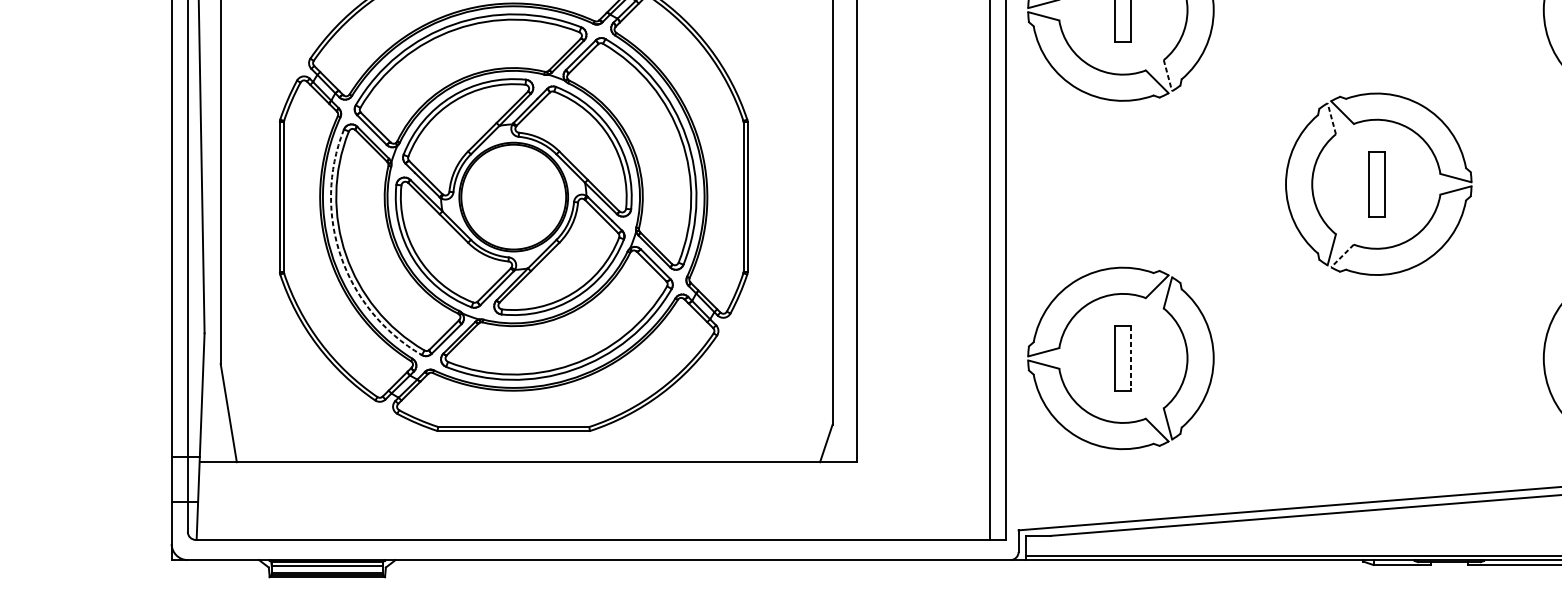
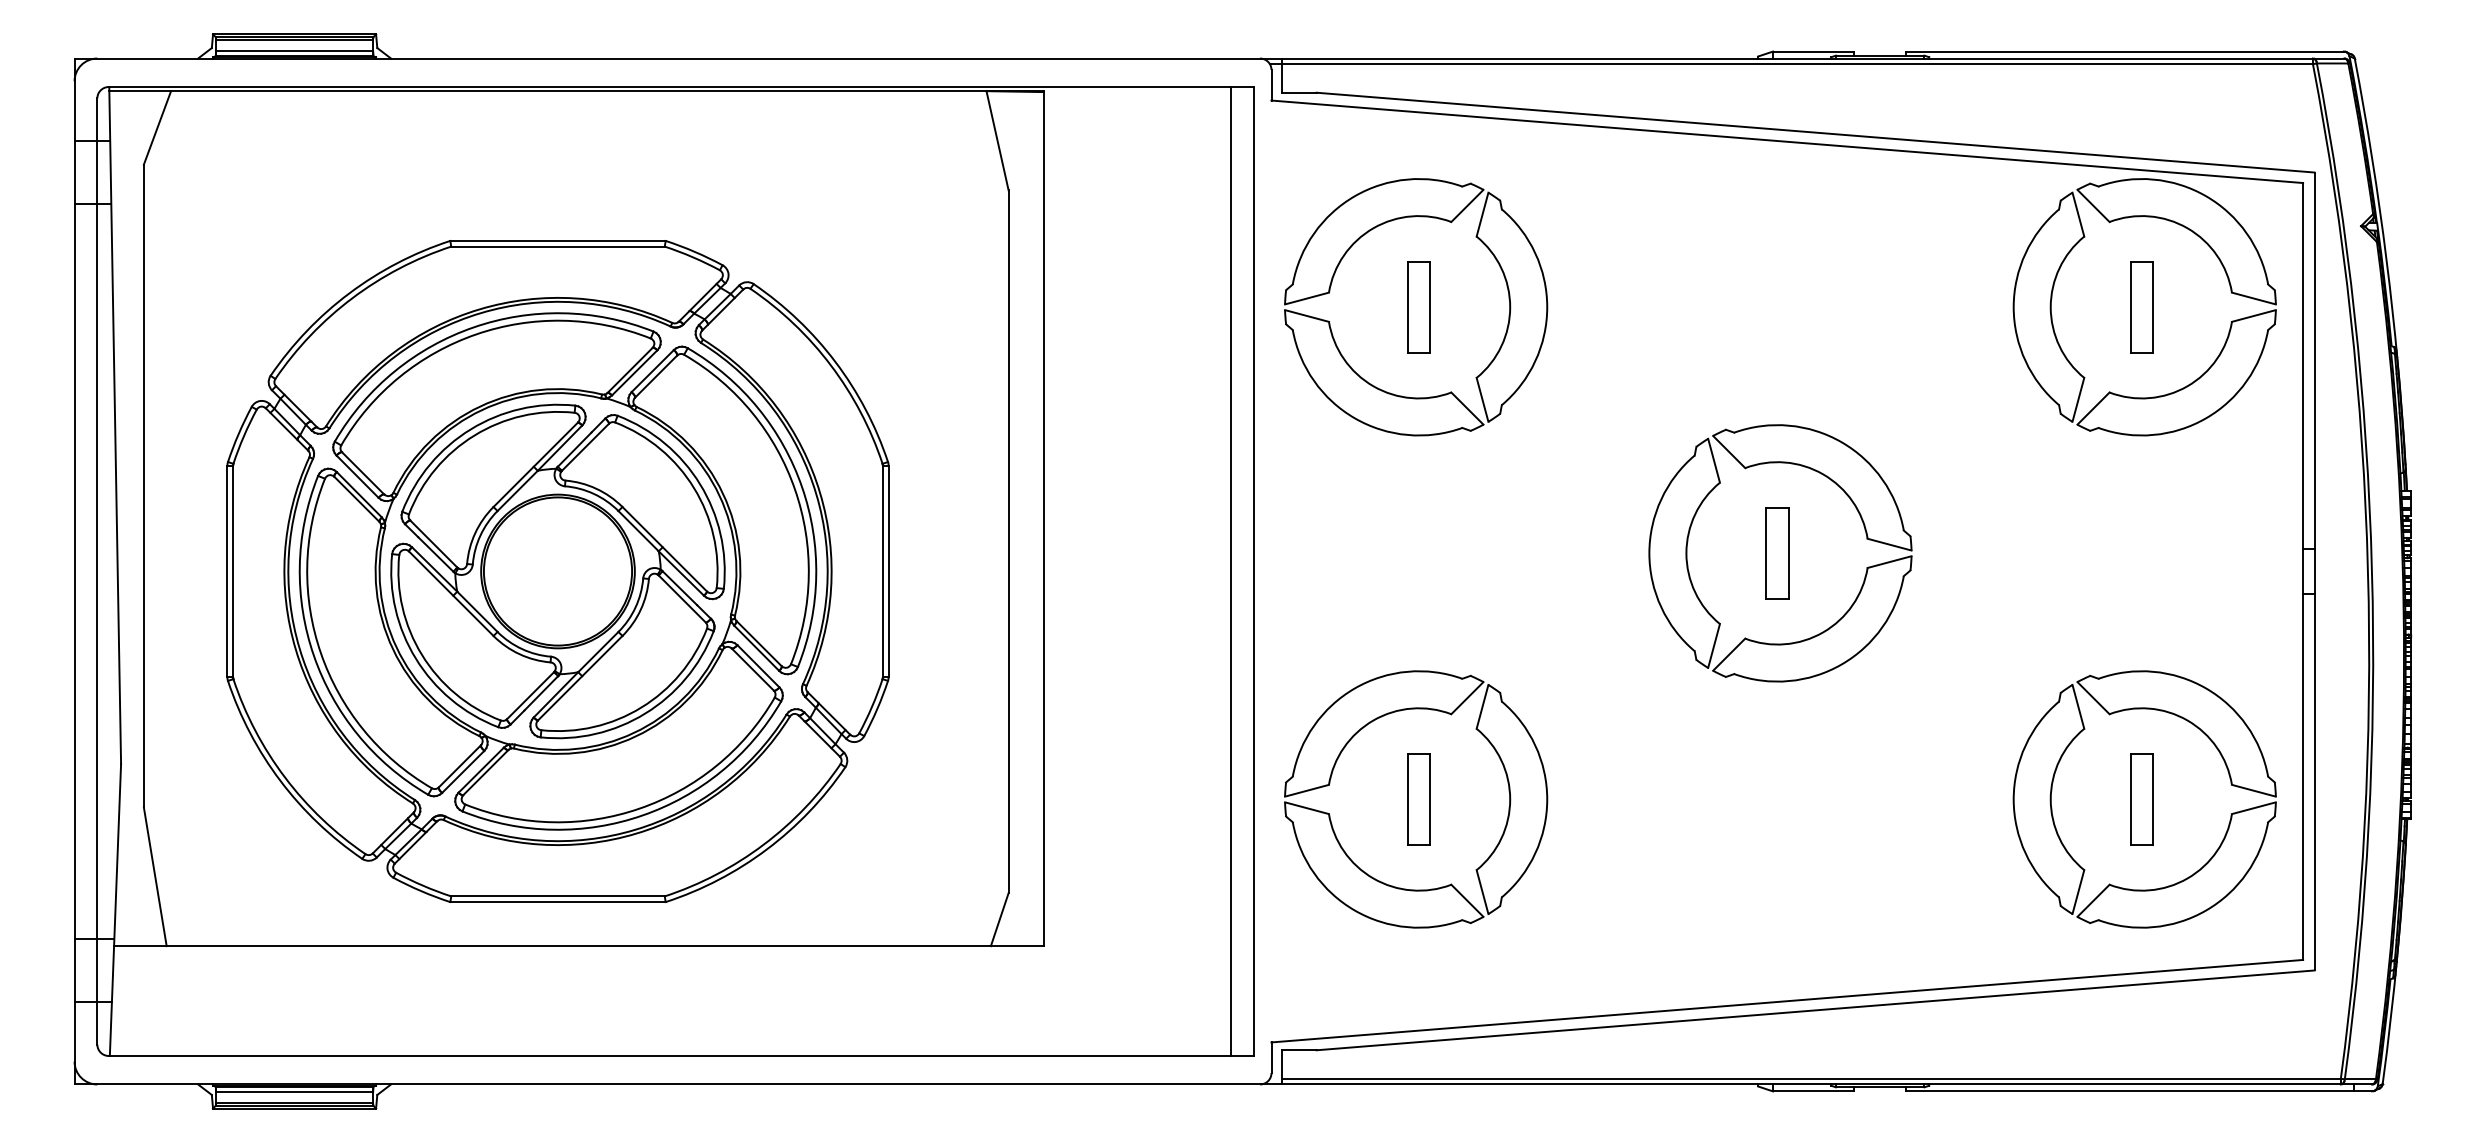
line: (1167, 75) -> (1482, 399), dashed -> solid
line: (1332, 118) -> (1714, 460), dashed -> solid
line: (1342, 255) -> (1729, 654), dashed -> solid
arc: (340, 256) -> (313, 655), dashed -> solid
line: (1131, 358) -> (1430, 799), dashed -> solid

